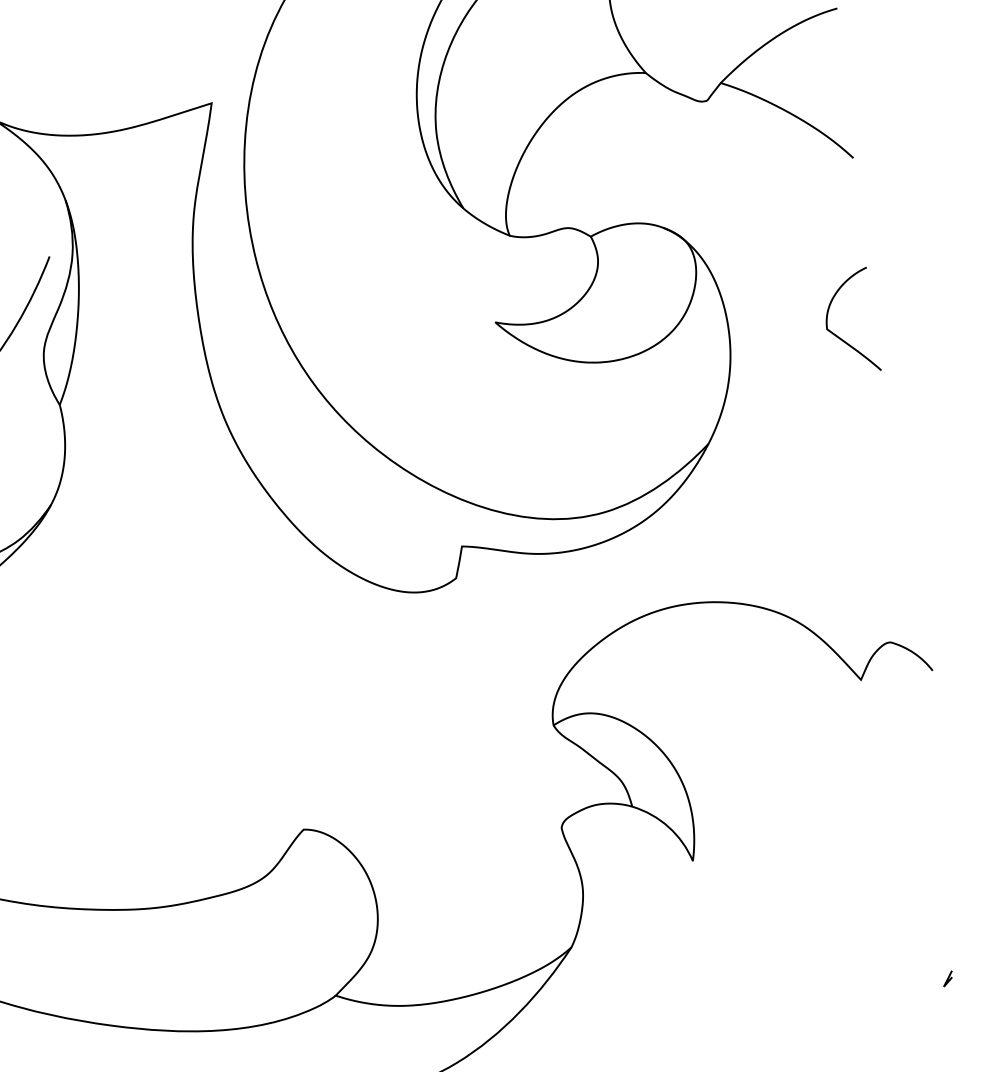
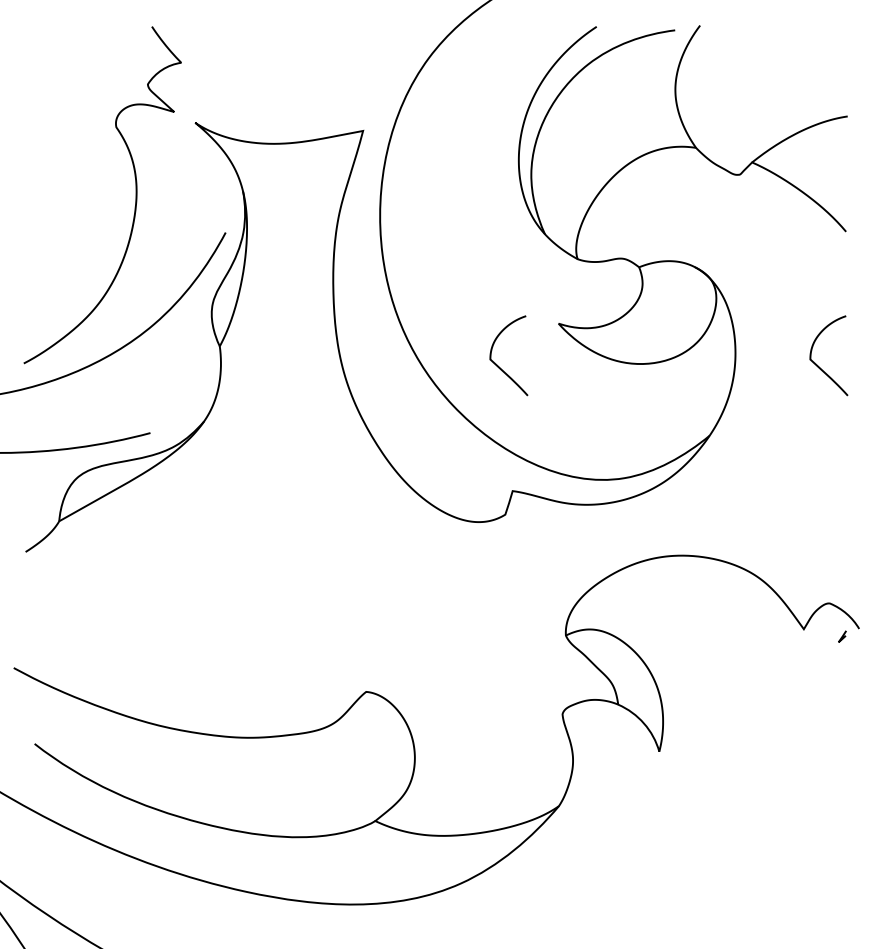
curve: (423, 385) -> (498, 365), added
line: (947, 978) -> (842, 636), moved

